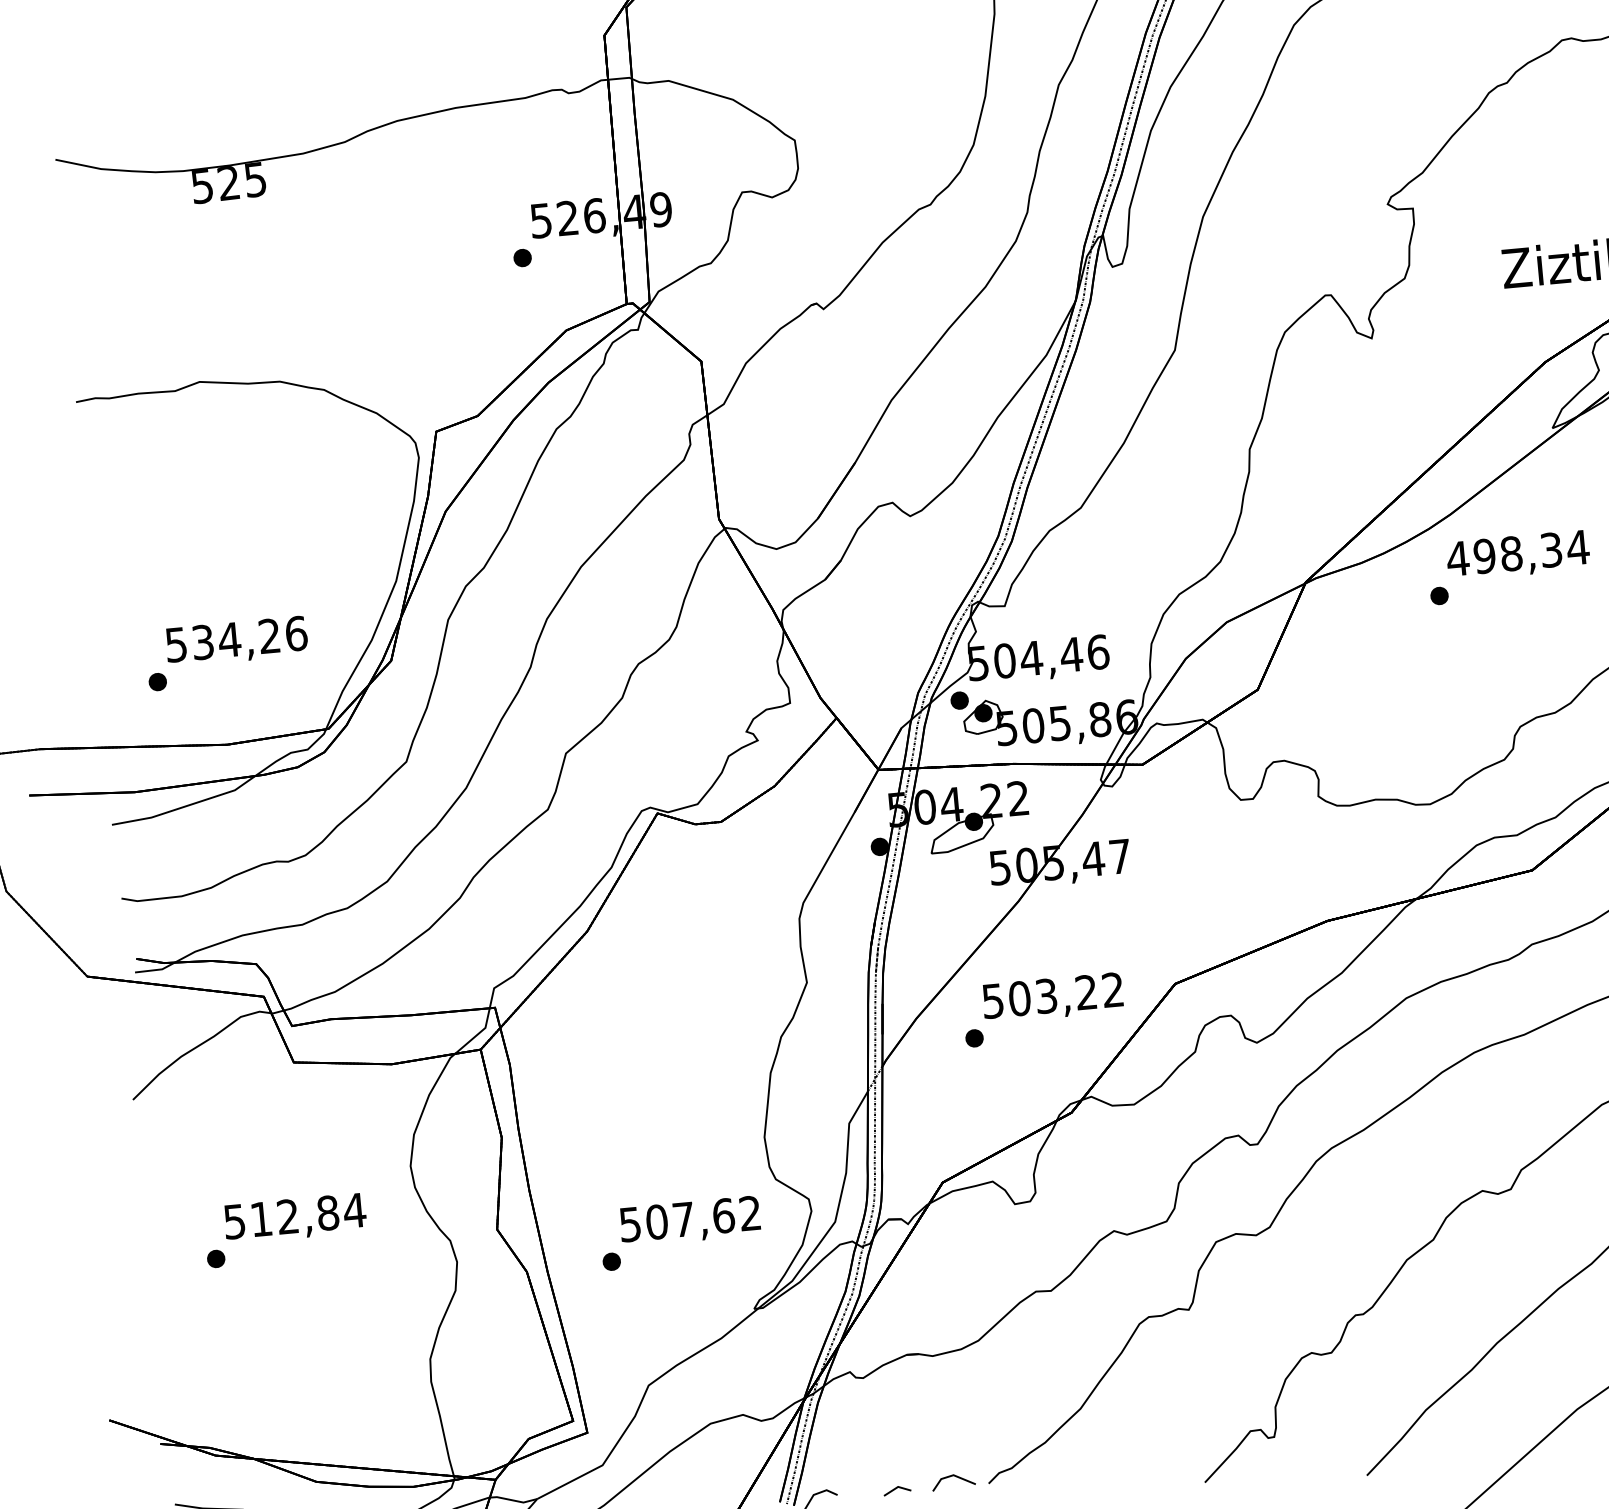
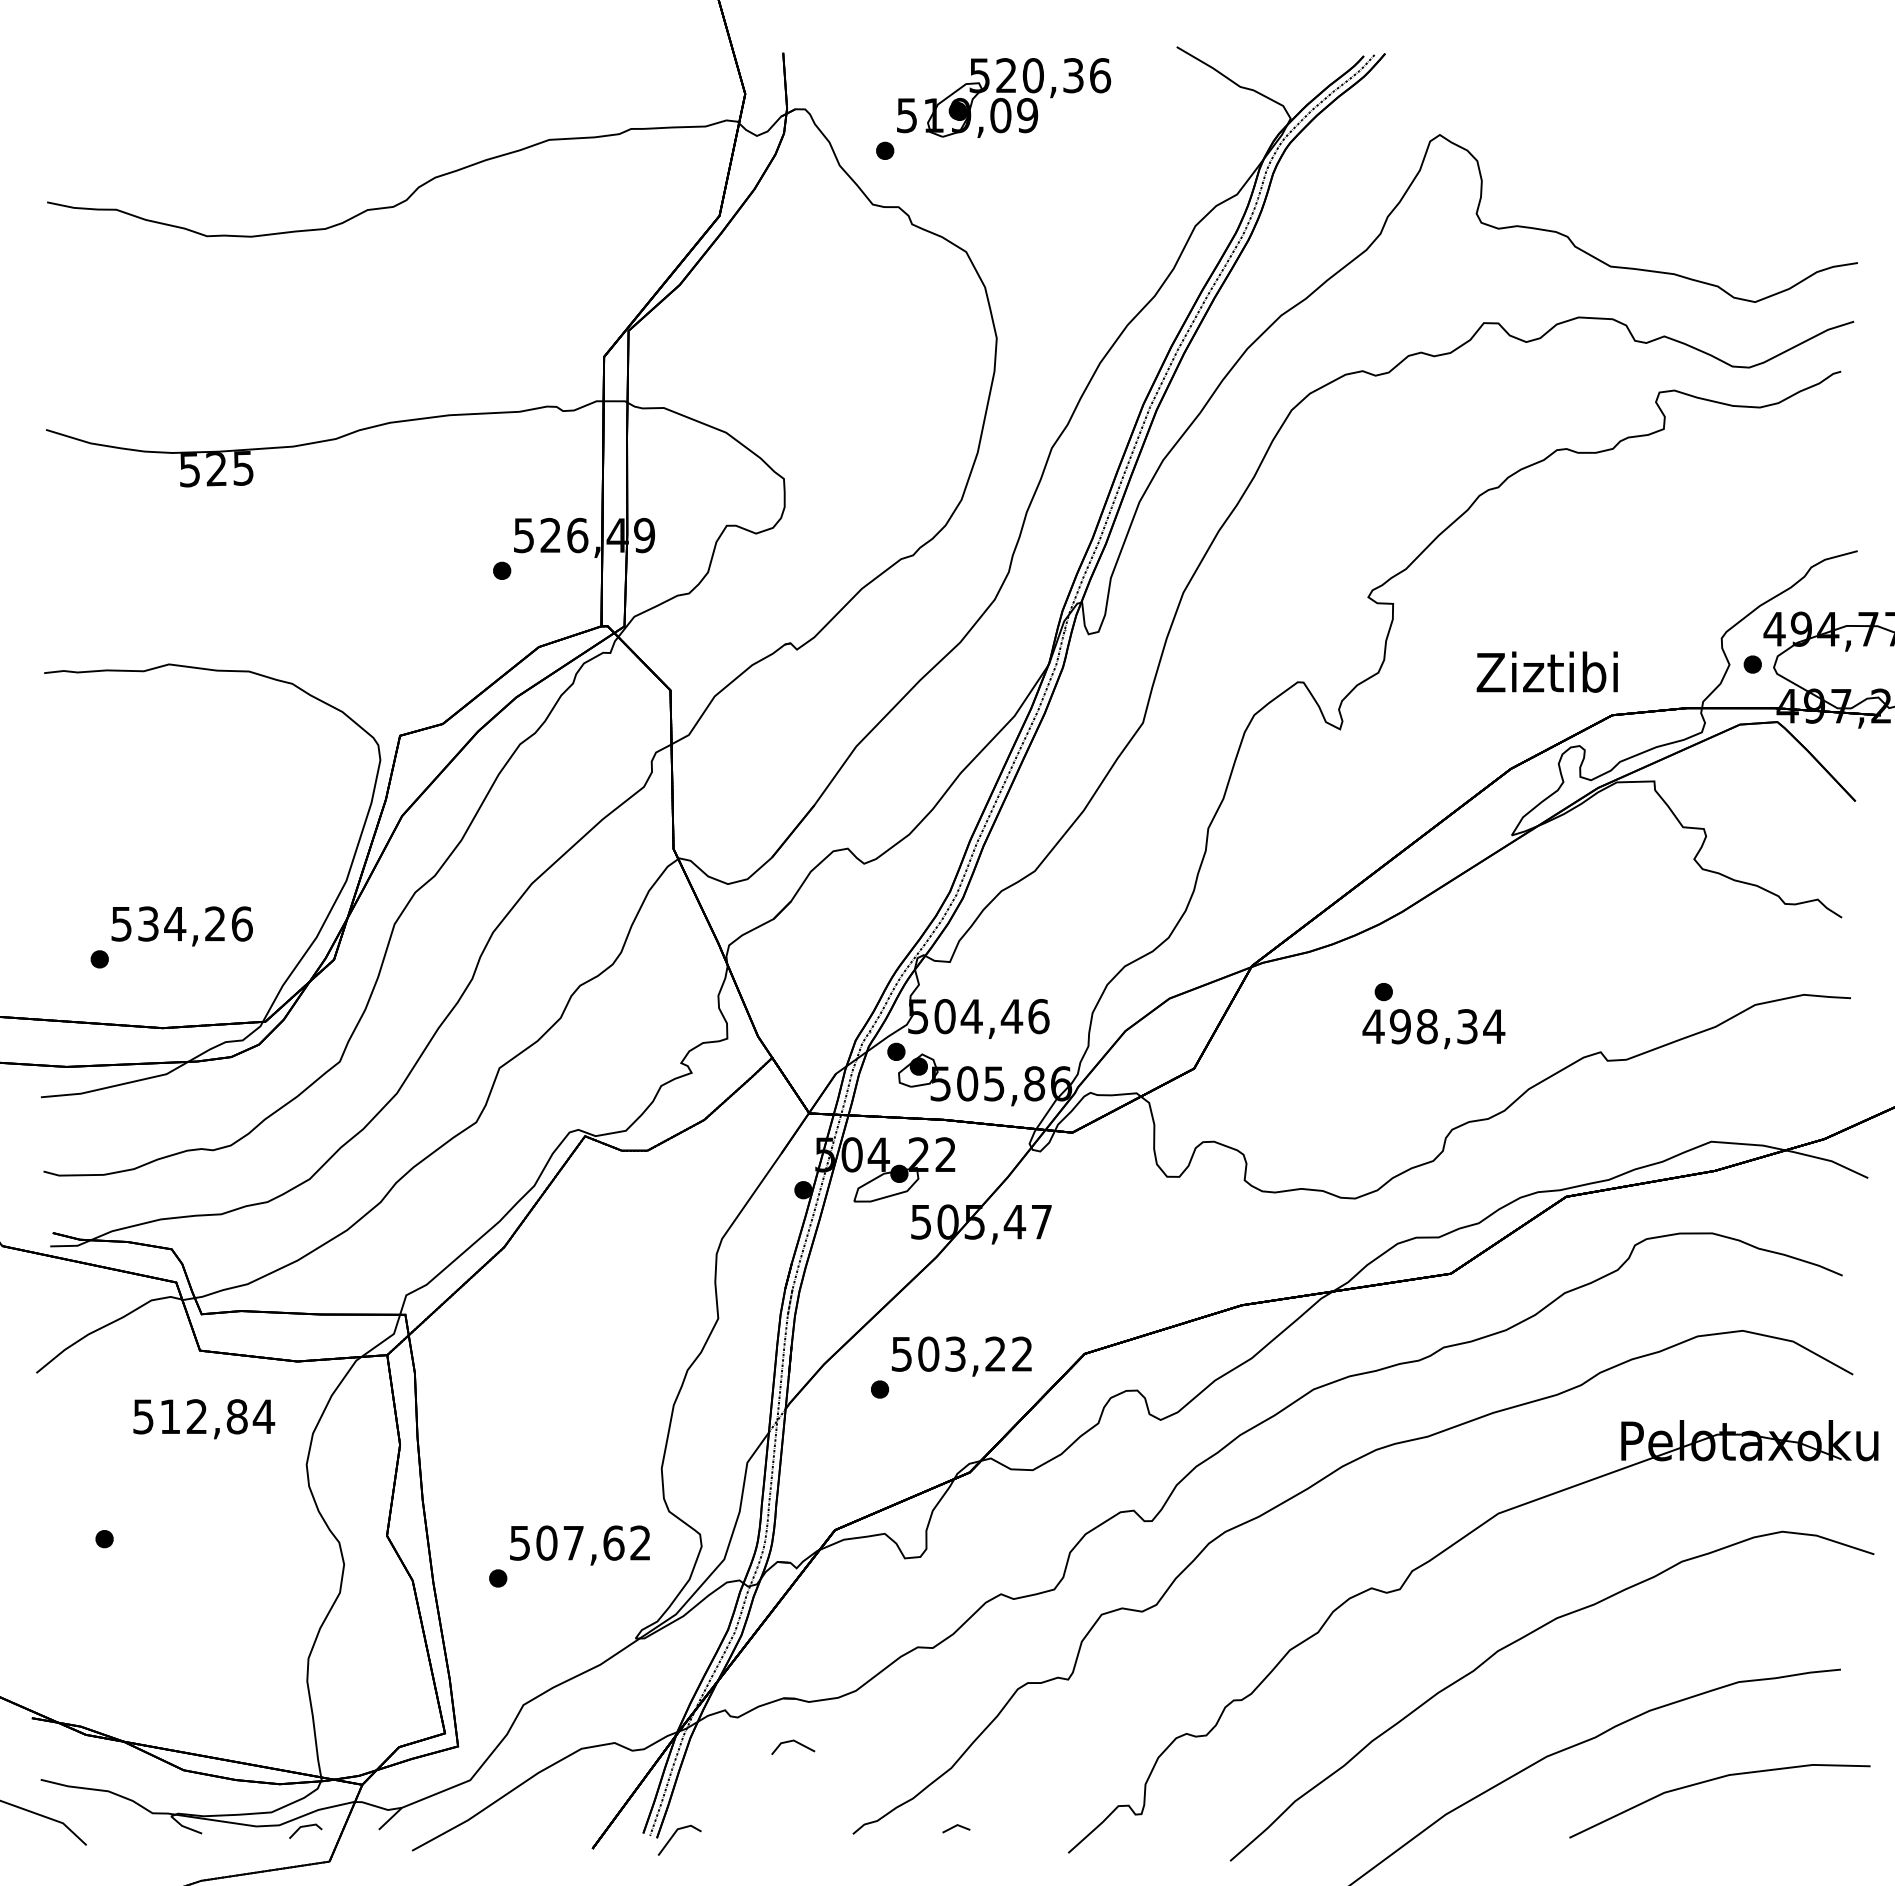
text: (1517, 556) -> (1433, 1029), moved
text: (295, 1218) -> (204, 1419), moved
line: (955, 1477) -> (795, 1742), moved
line: (896, 1489) -> (955, 1827), moved

